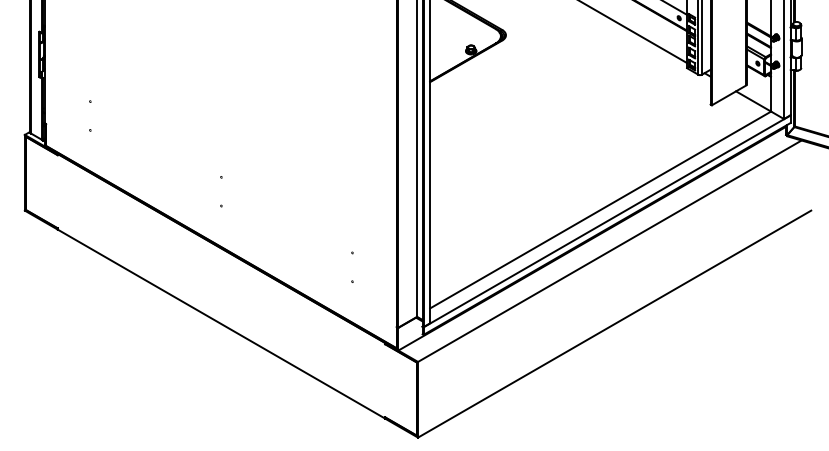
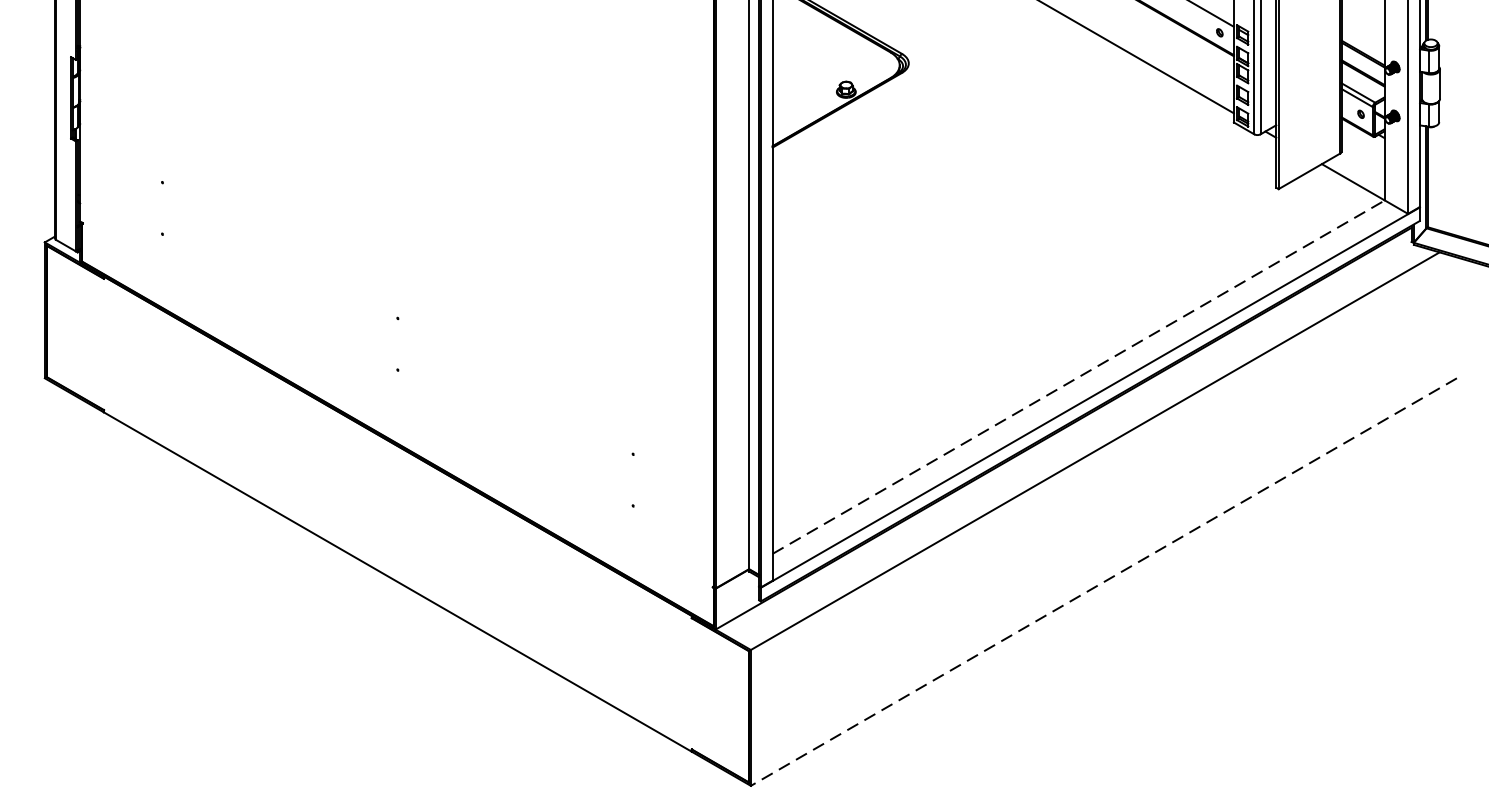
line: (600, 210) -> (1078, 378), solid -> dashed
line: (614, 324) -> (1103, 582), solid -> dashed

